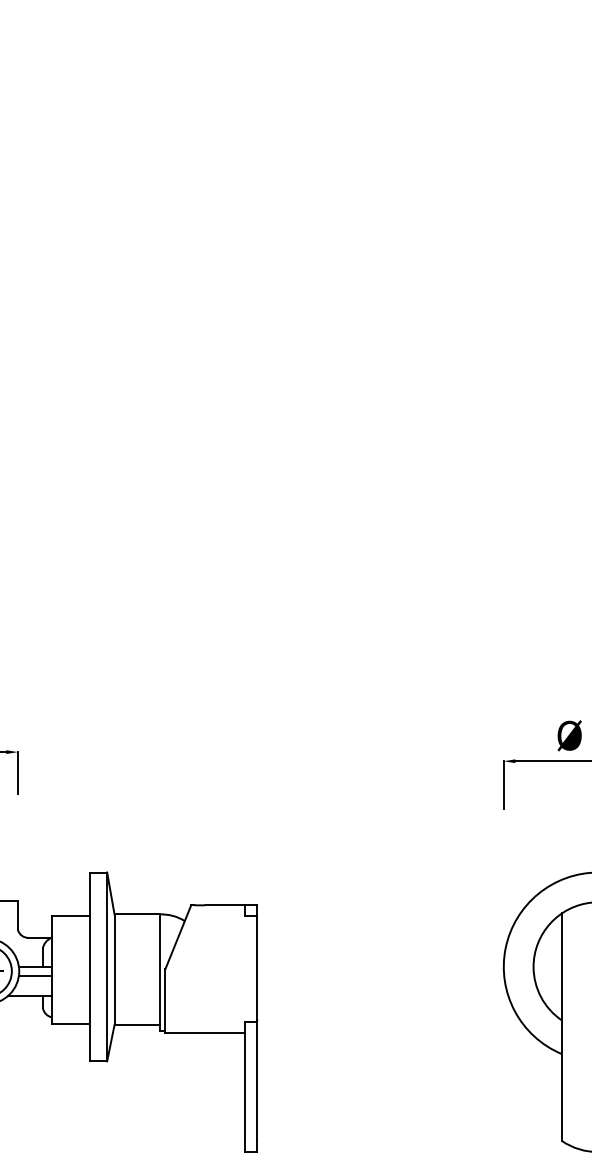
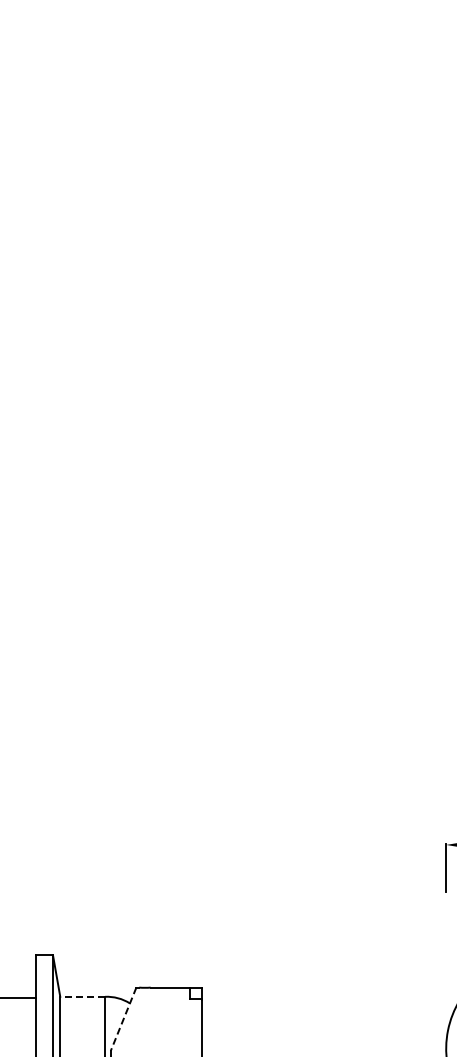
line: (137, 914) -> (83, 996), solid -> dashed
line: (178, 937) -> (123, 1019), solid -> dashed

